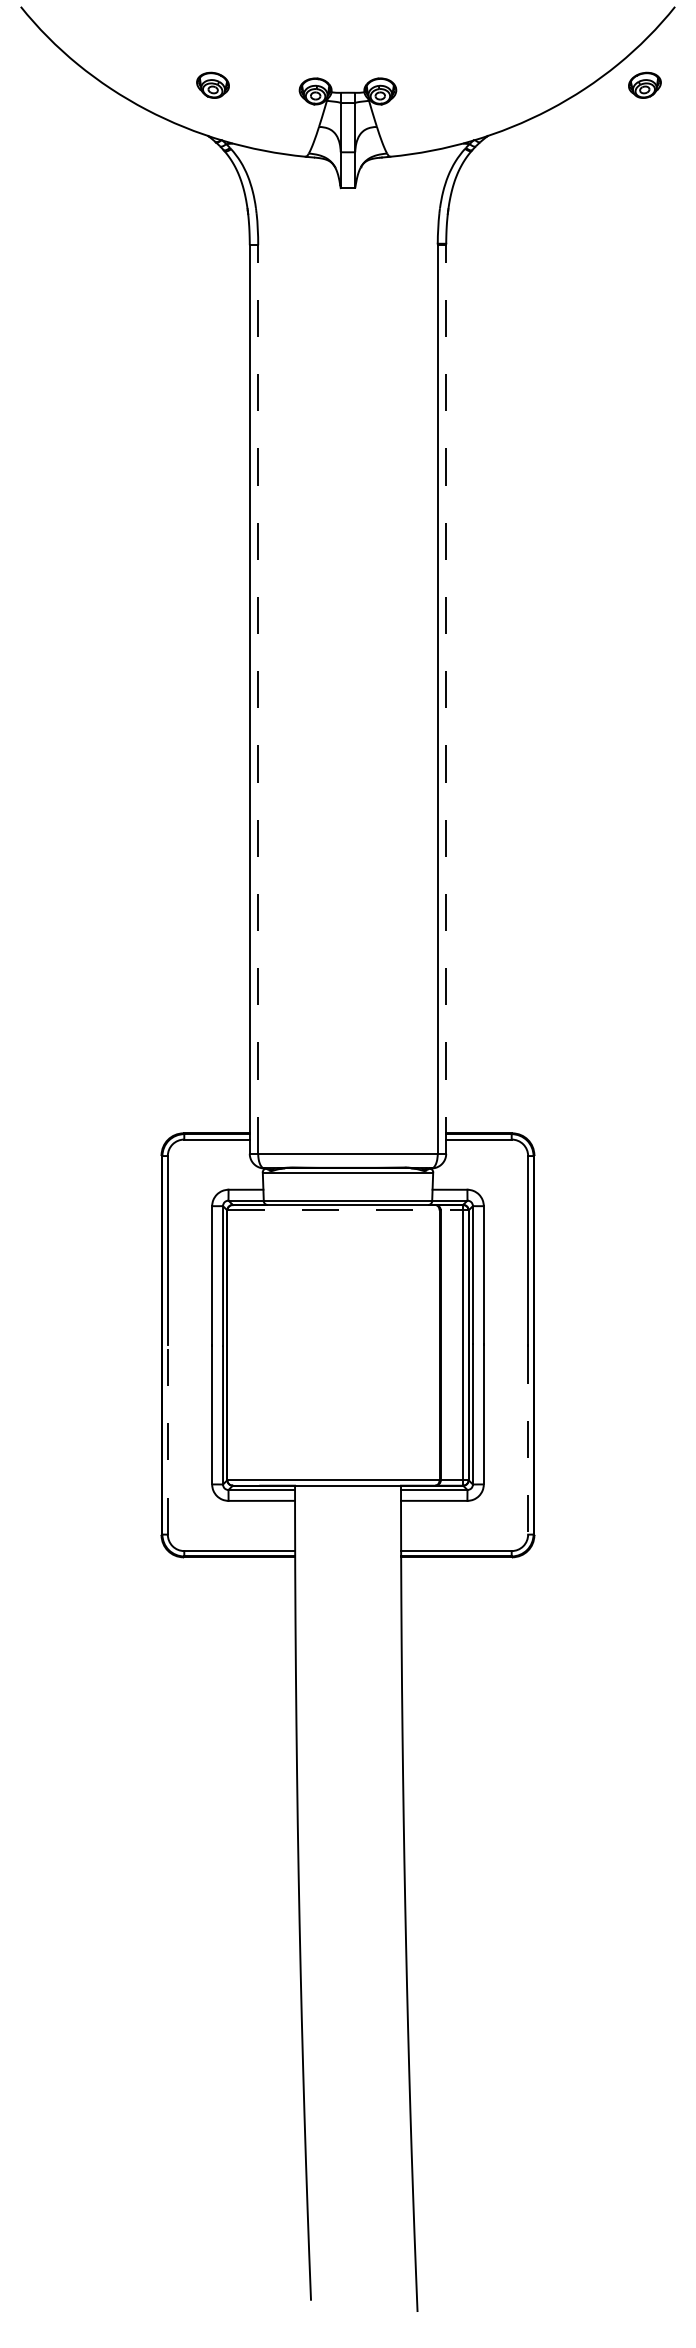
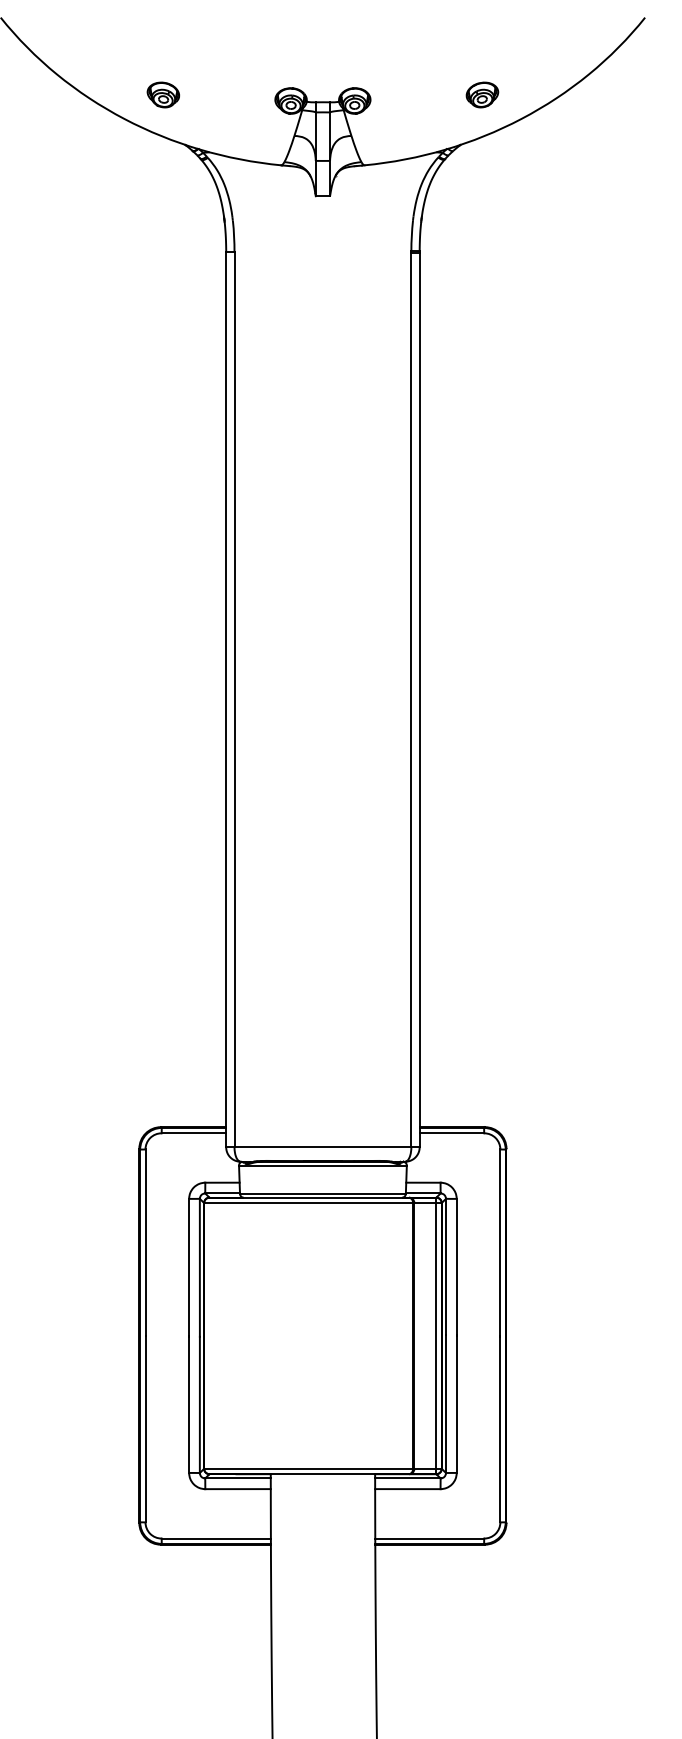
part: (212, 84) -> (162, 94), moved
part: (644, 84) -> (482, 94), moved
line: (446, 698) -> (419, 698), dashed -> solid
line: (258, 699) -> (234, 699), dashed -> solid
line: (347, 1210) -> (322, 1203), dashed -> solid
line: (167, 1439) -> (145, 1428), dashed -> solid
line: (528, 1441) -> (500, 1430), dashed -> solid

